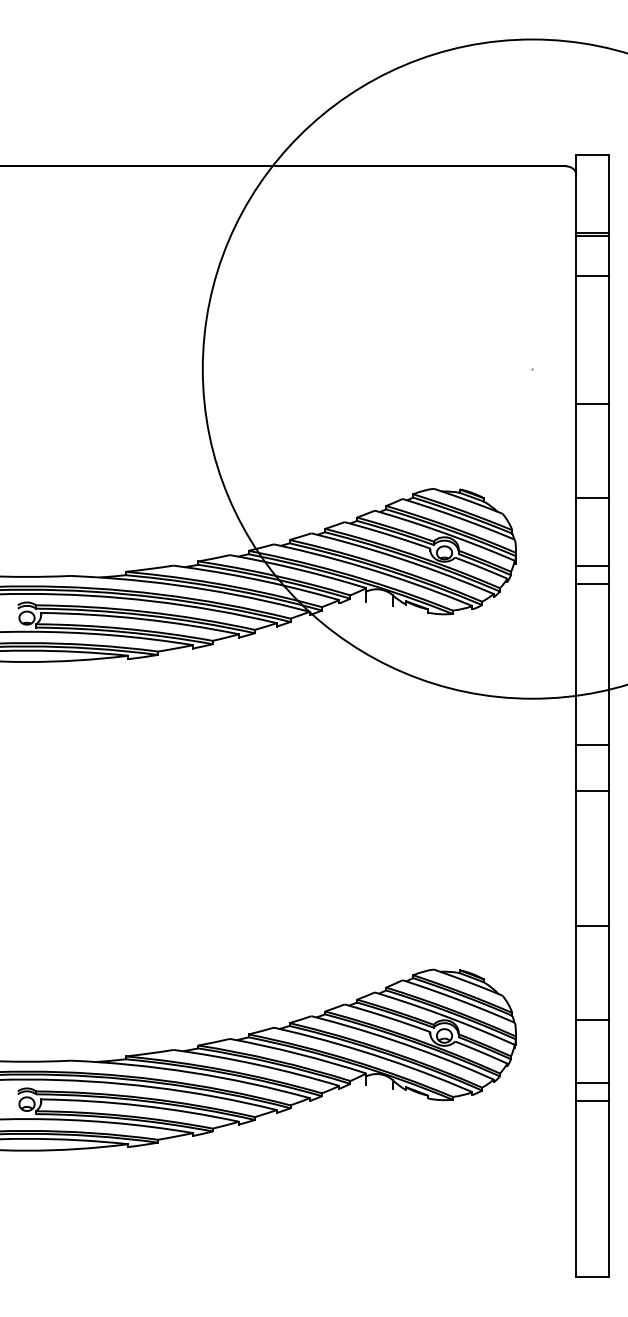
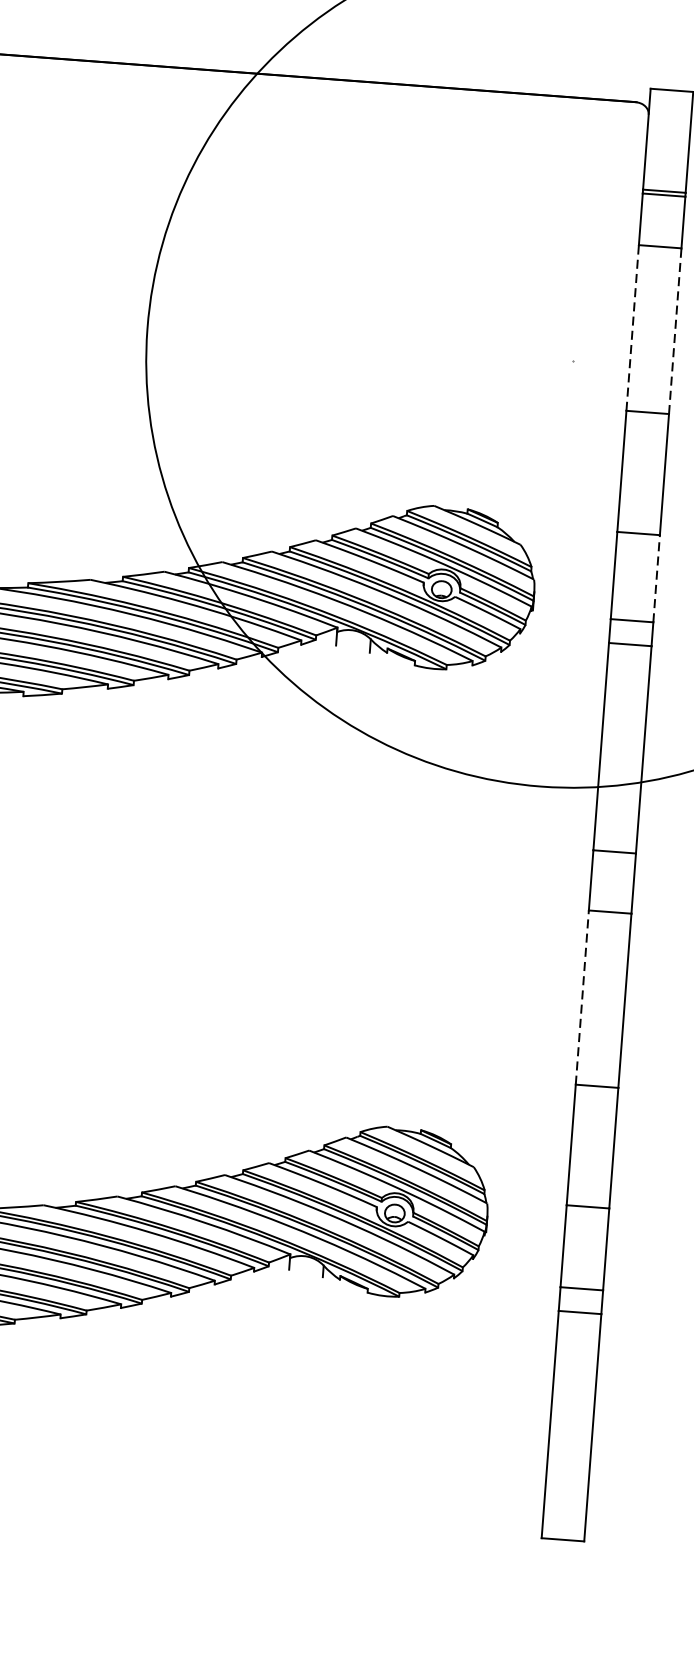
line: (576, 339) -> (632, 326), solid -> dashed
line: (609, 339) -> (675, 330), solid -> dashed
line: (609, 532) -> (656, 579), solid -> dashed
line: (576, 858) -> (582, 997), solid -> dashed

